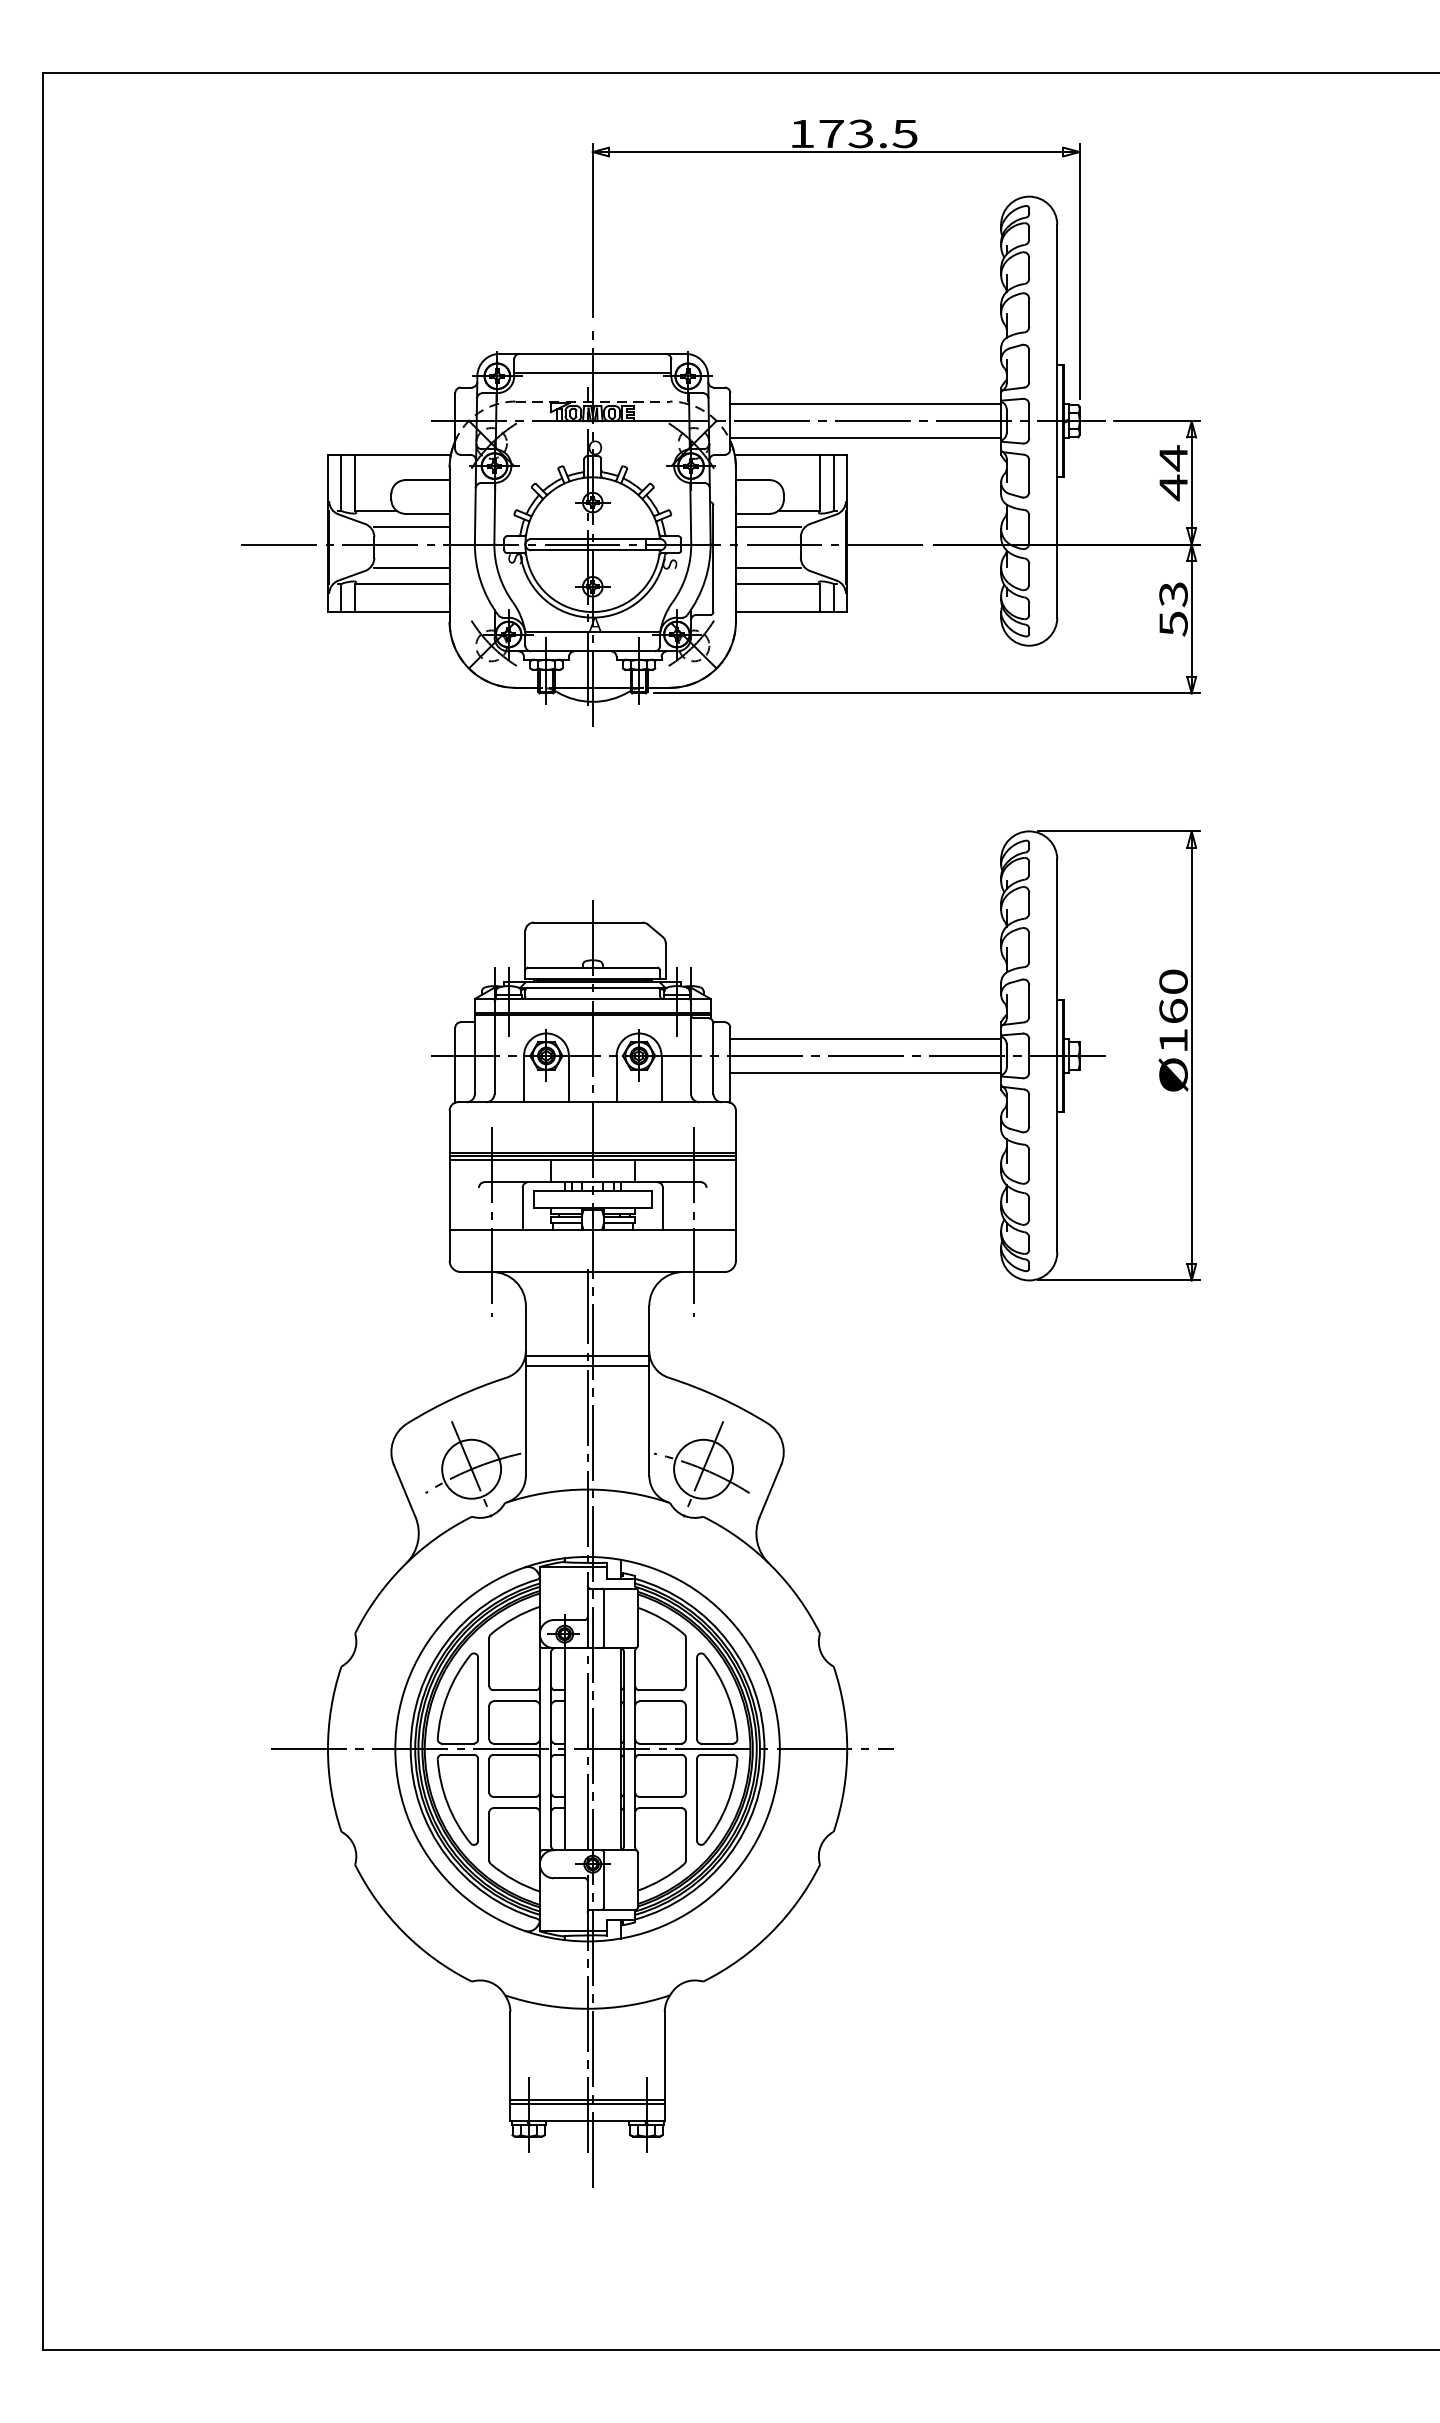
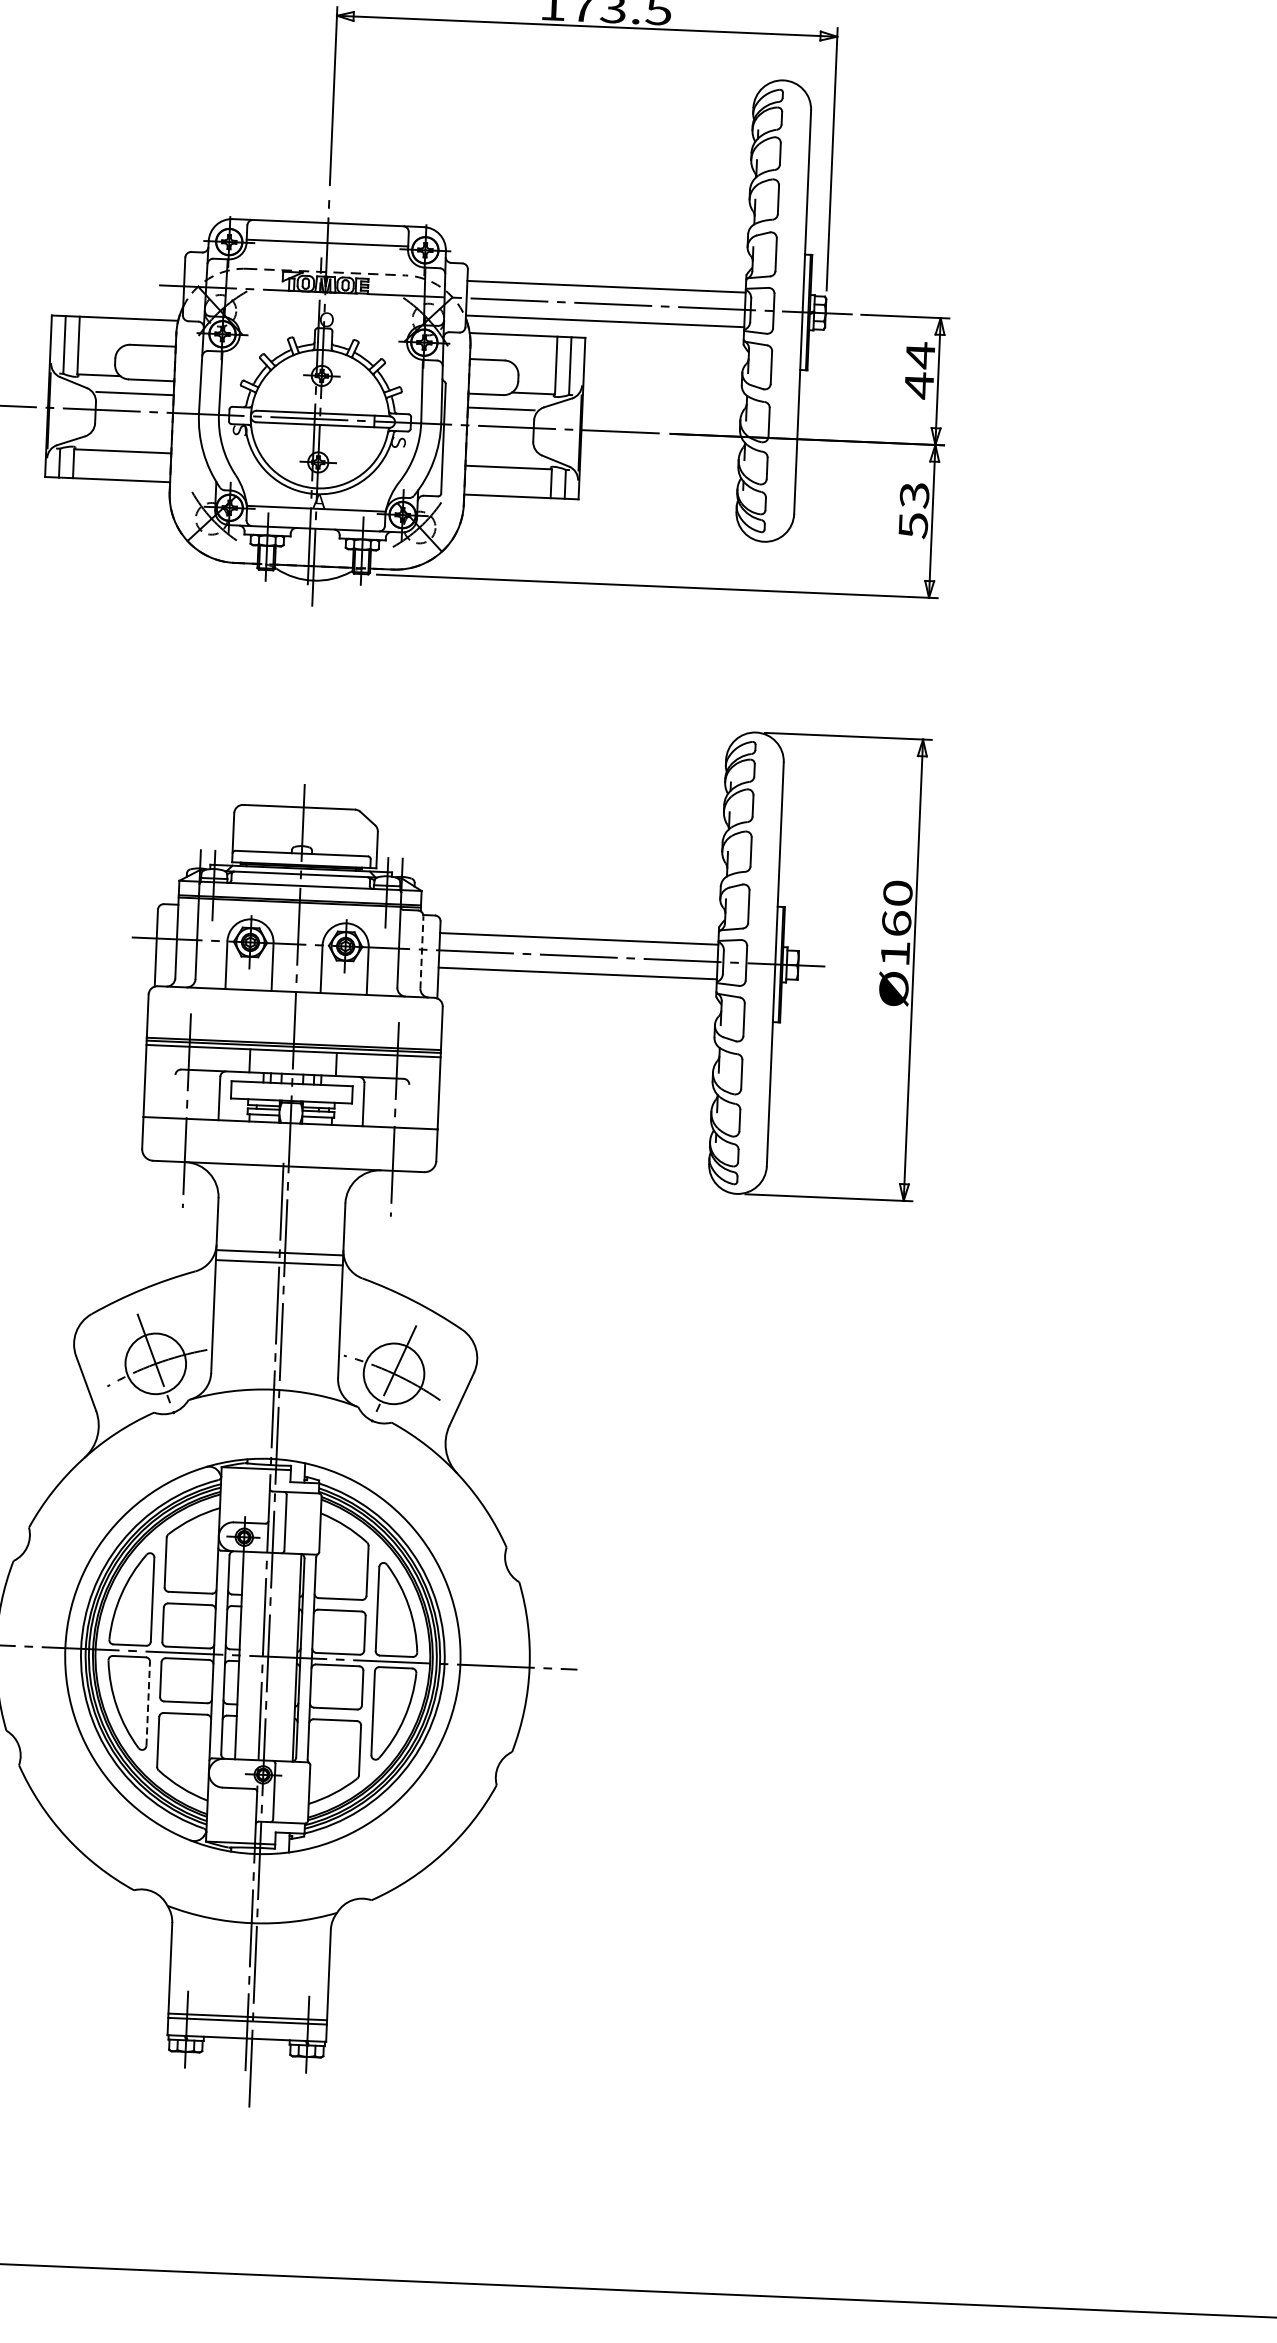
line: (411, 567) -> (132, 434), removed
line: (767, 567) -> (498, 450), removed
line: (713, 1058) -> (421, 952), solid -> dashed
line: (478, 1799) -> (148, 1703), solid -> dashed

